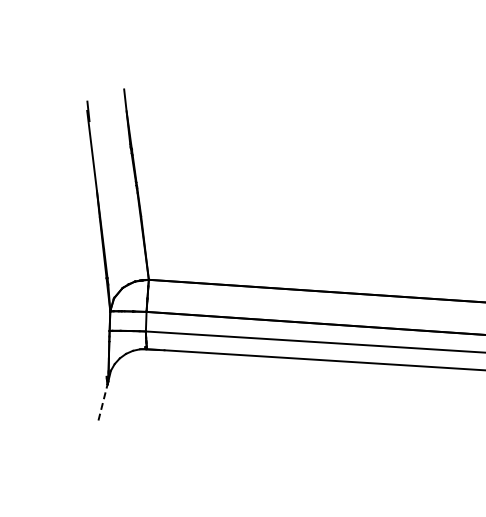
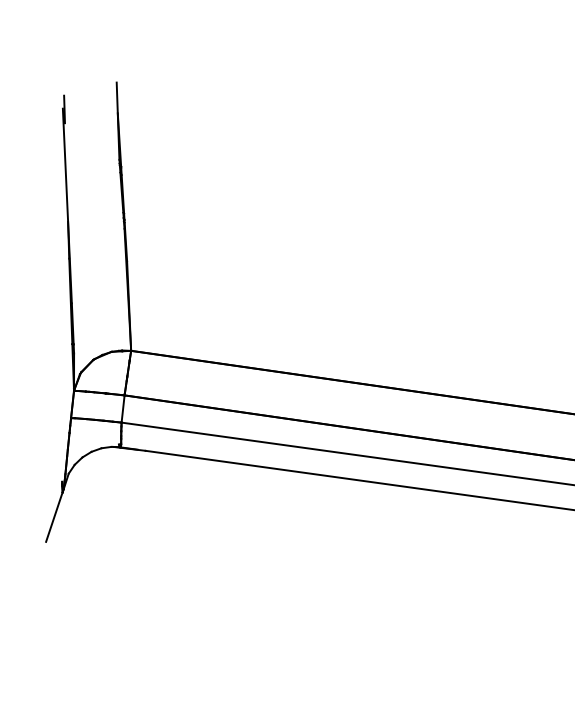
line: (103, 402) -> (54, 517), dashed -> solid

